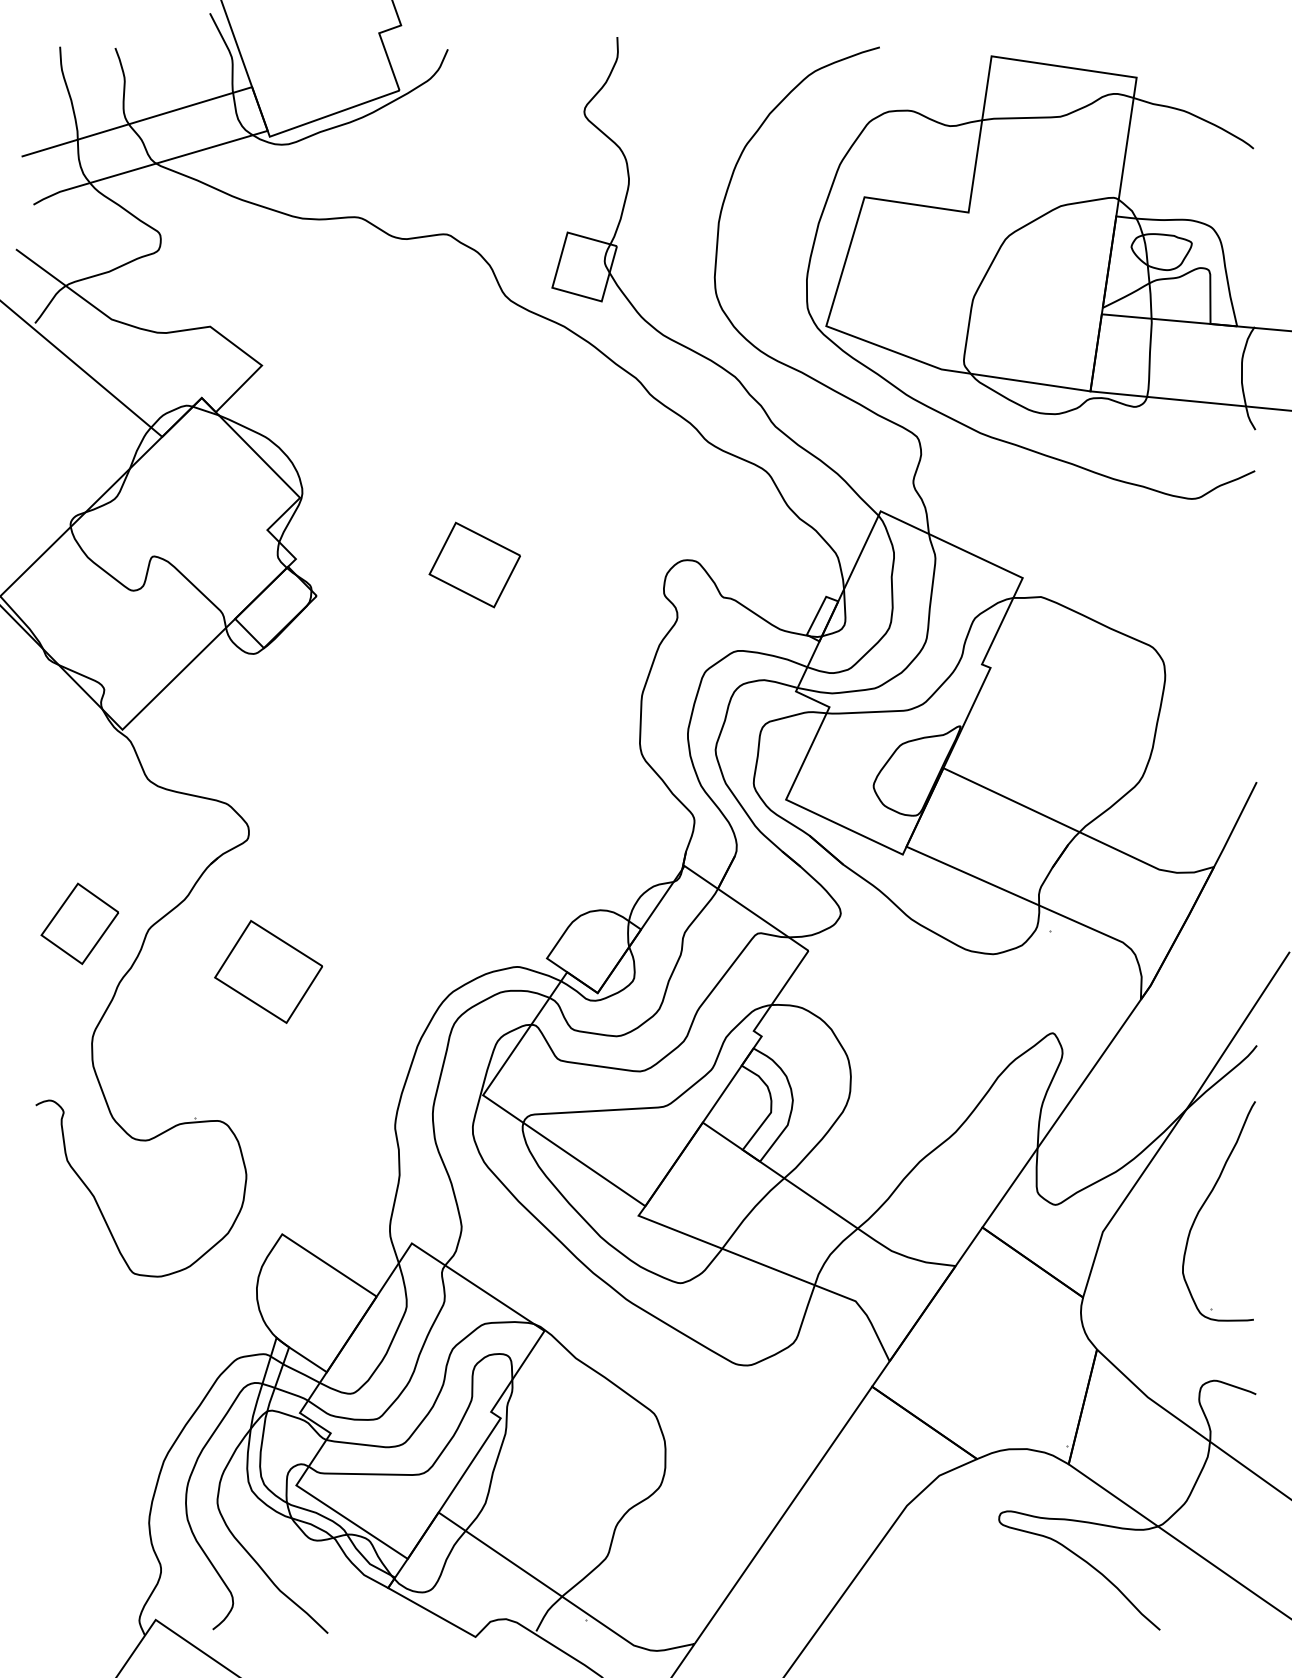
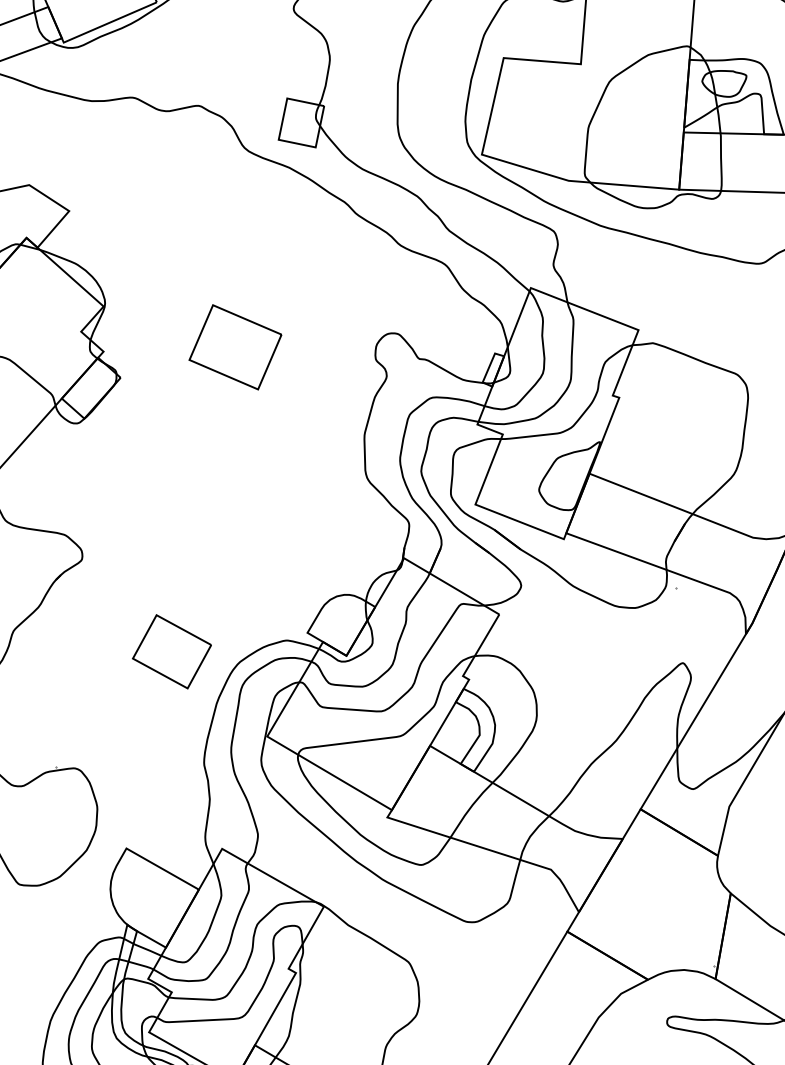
part: (474, 564) -> (235, 346), size x1.4
part: (268, 971) -> (171, 651), moved

